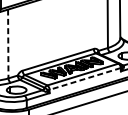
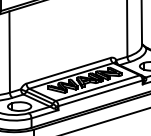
line: (8, 44) -> (9, 52), dashed -> solid
line: (85, 79) -> (100, 93), dashed -> solid

